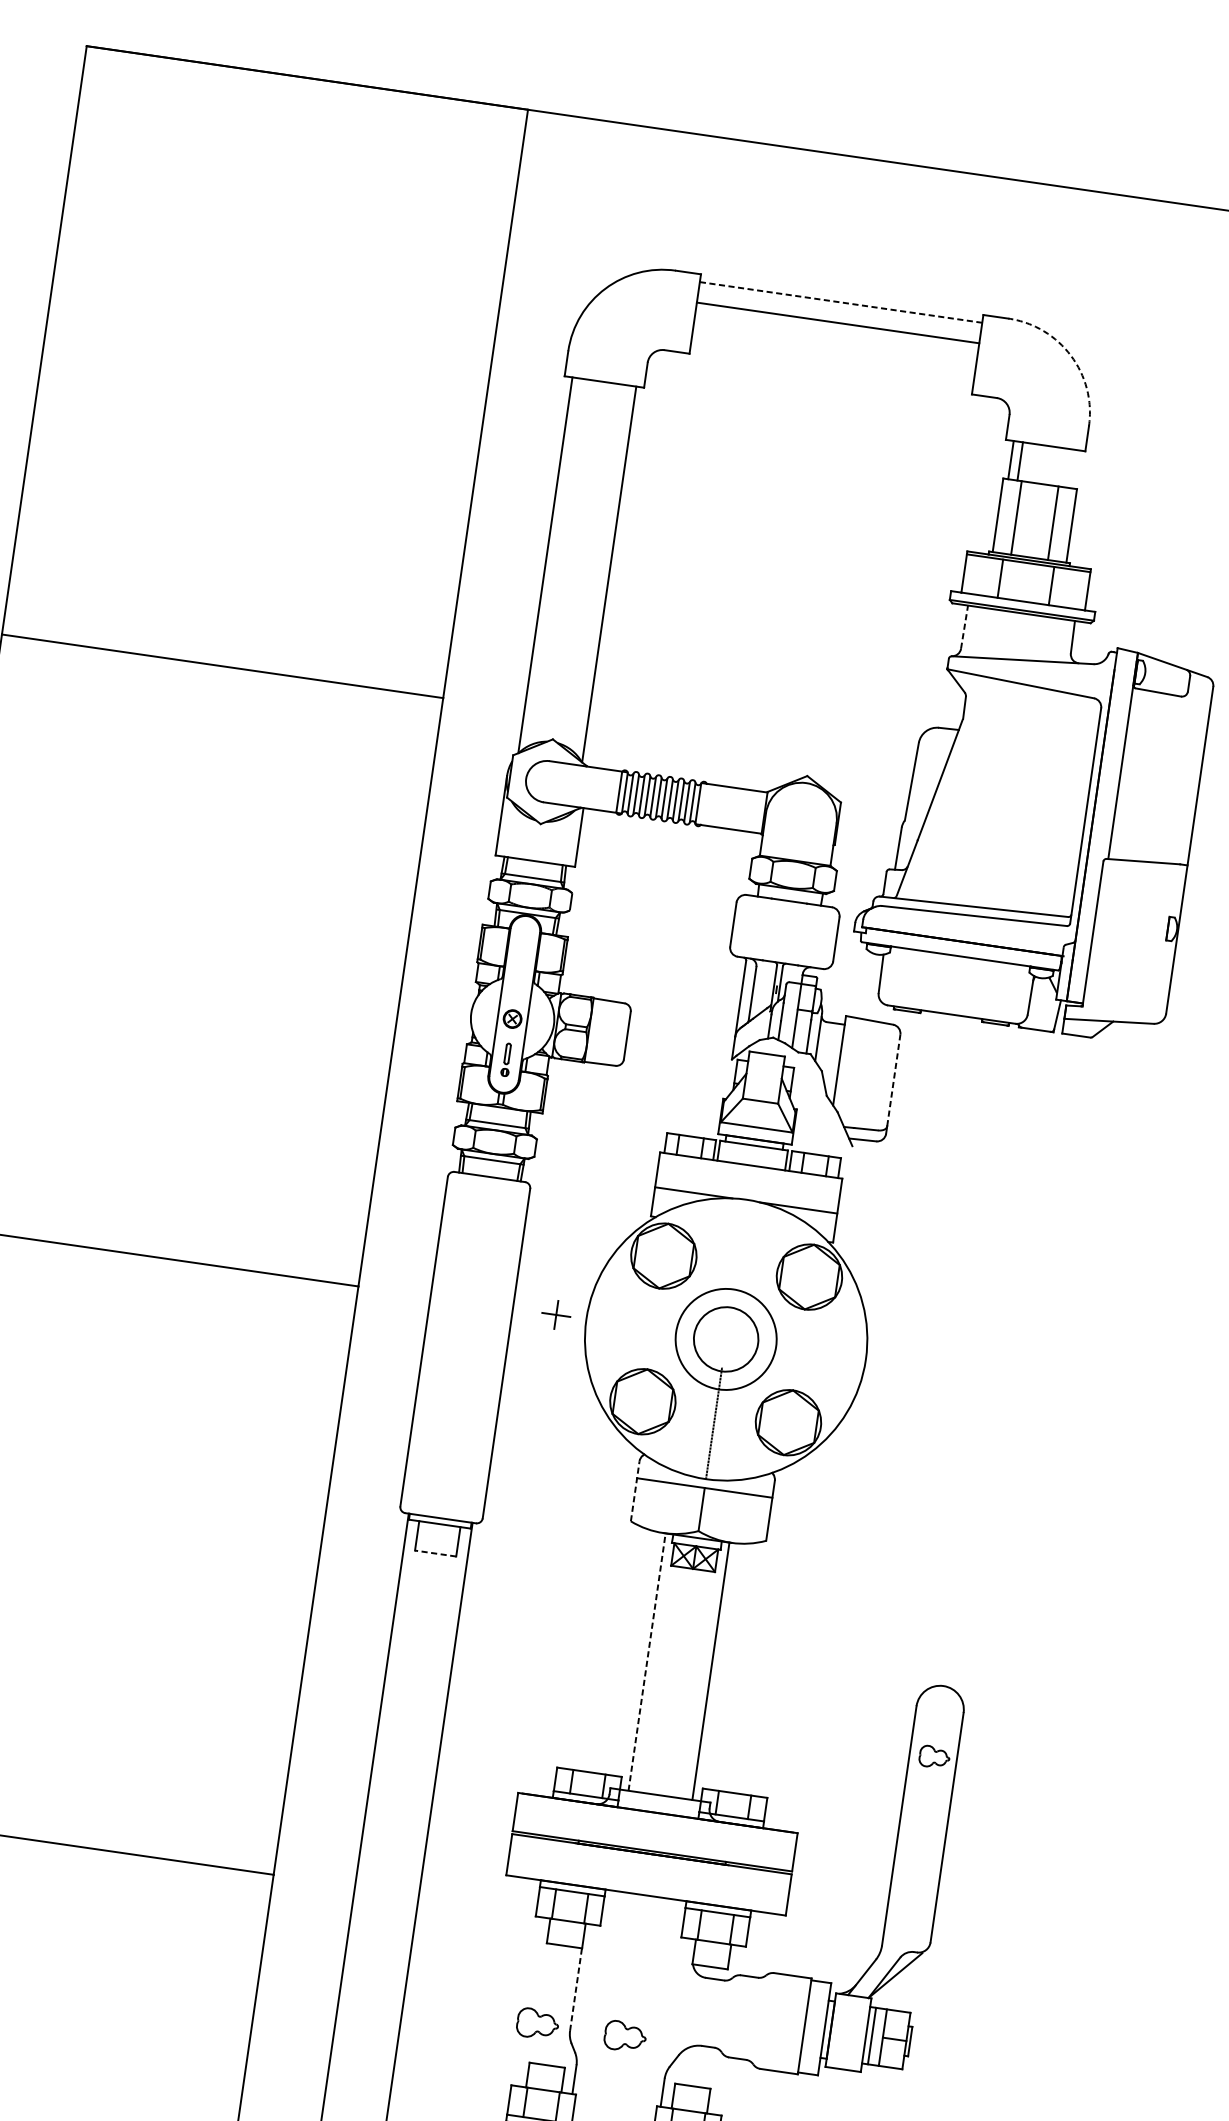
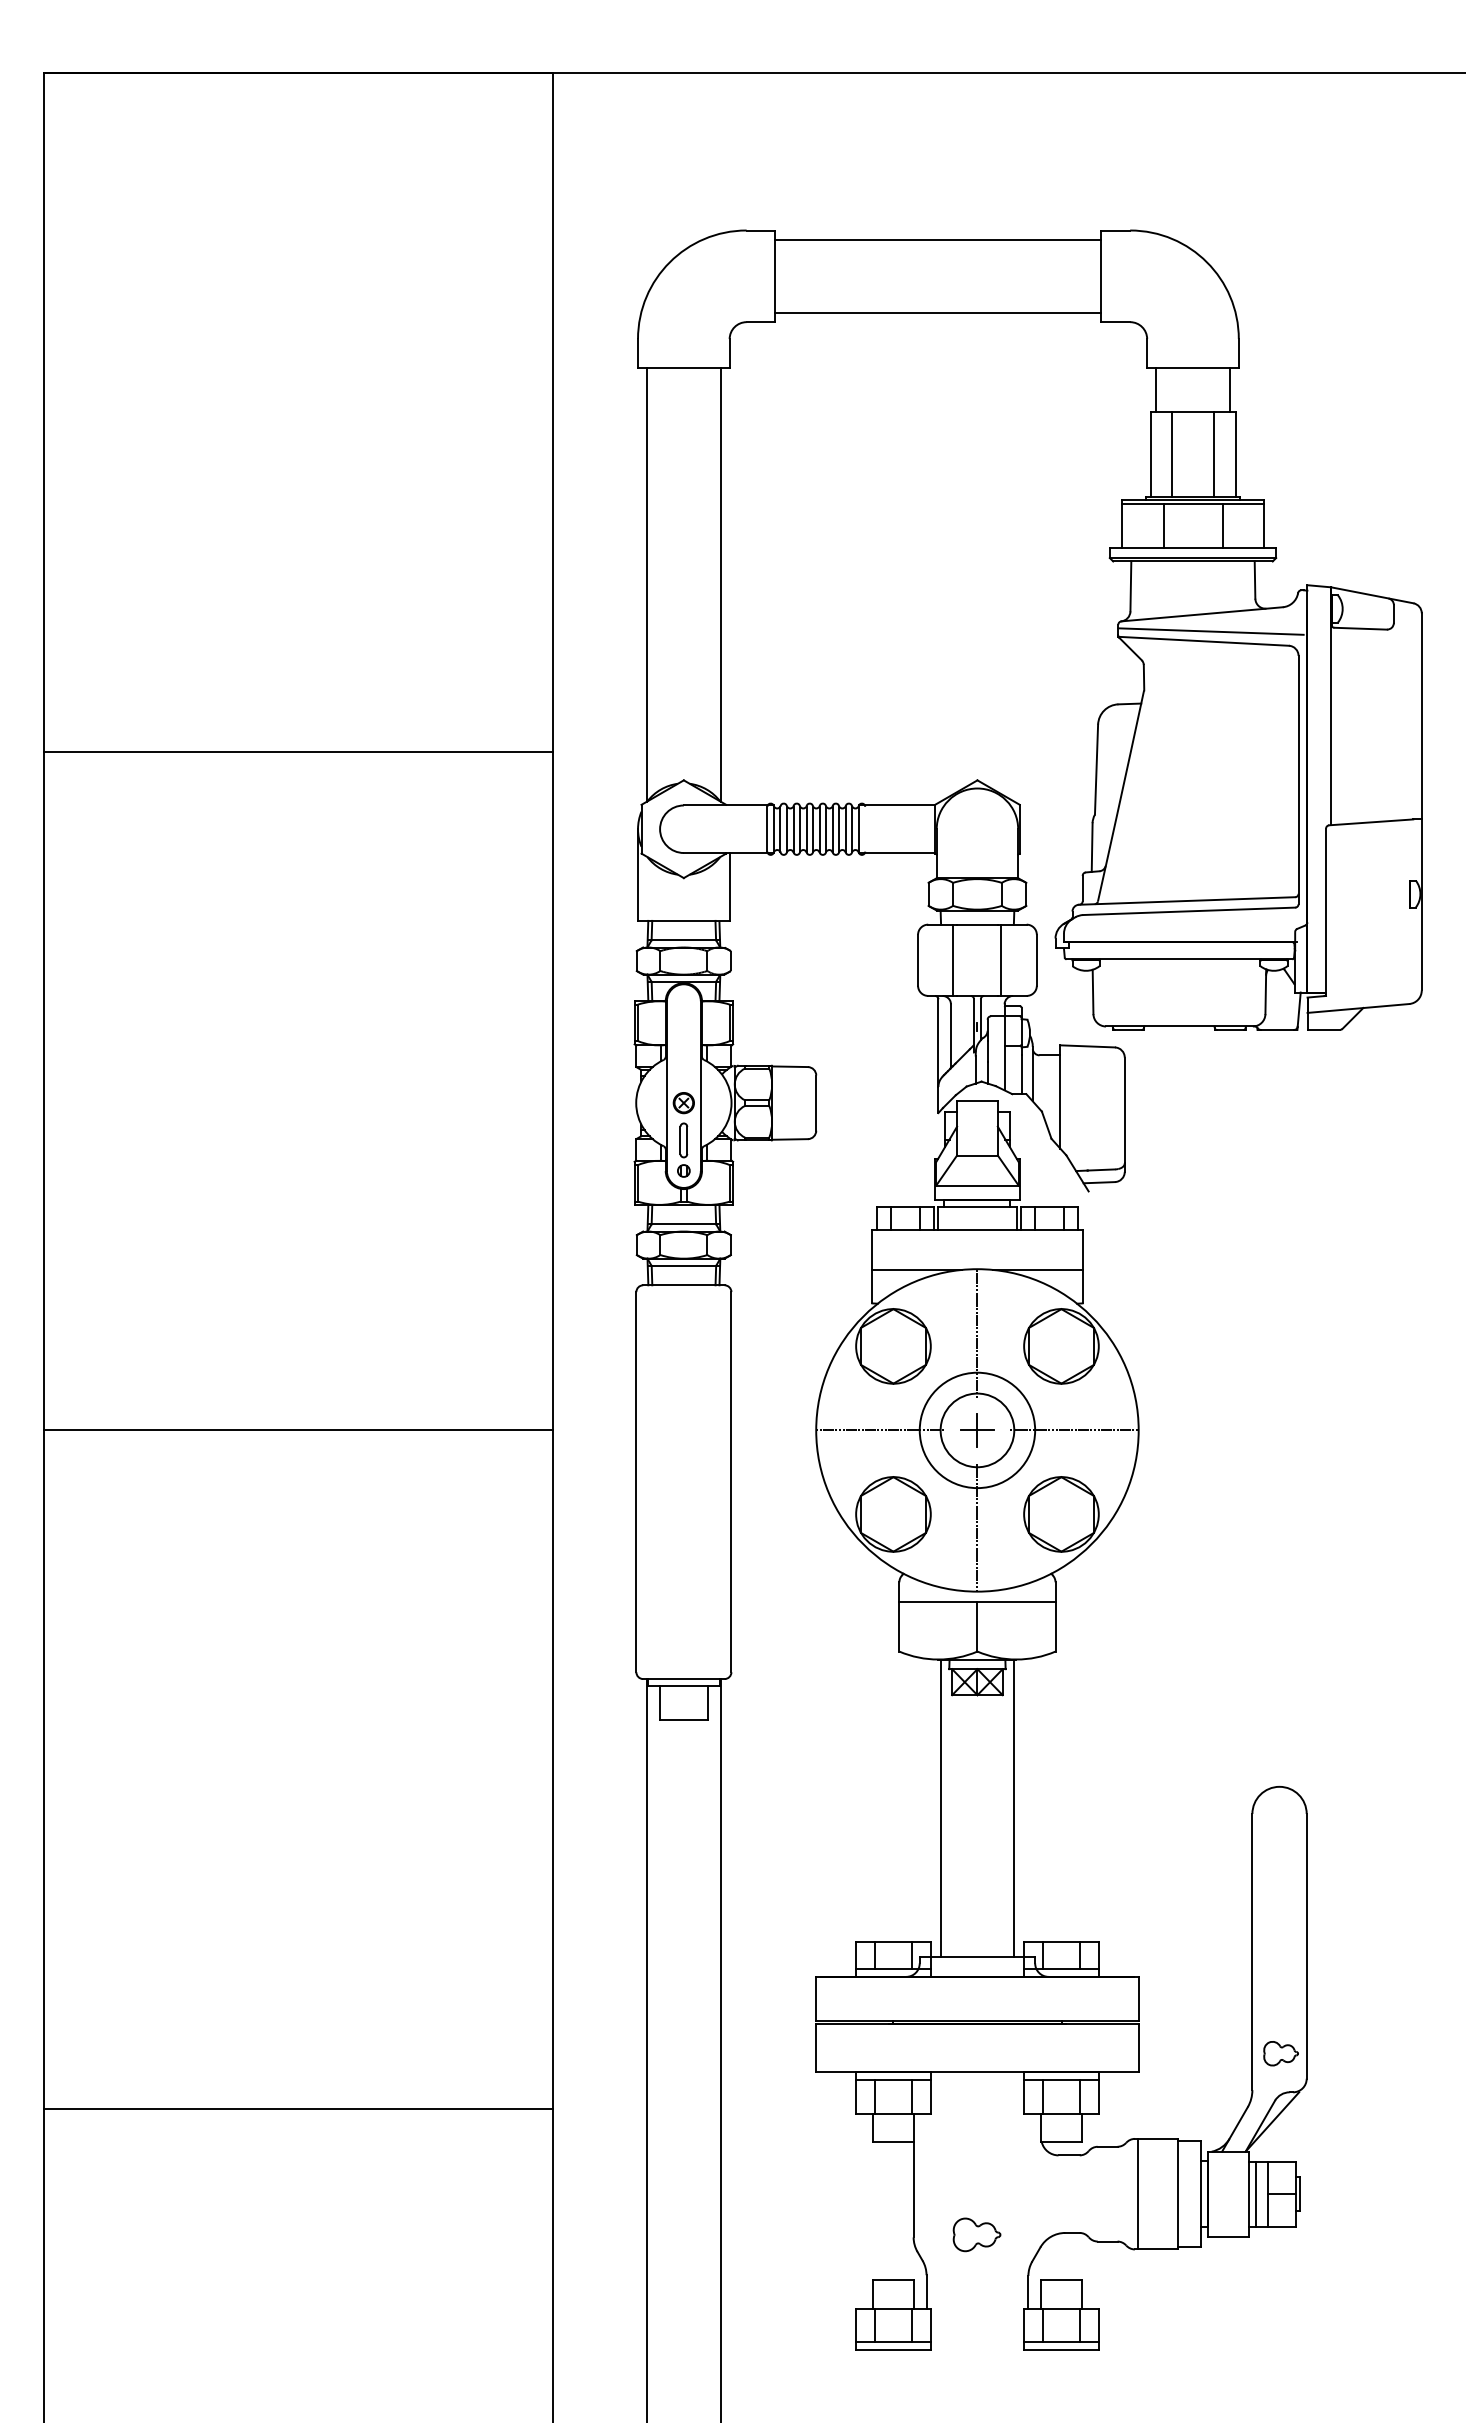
line: (841, 302) -> (938, 239), dashed -> solid
line: (838, 323) -> (938, 313), moved
arc: (1071, 355) -> (1207, 262), dashed -> solid
line: (1020, 460) -> (1229, 389), moved
line: (964, 627) -> (1130, 586), dashed -> solid
line: (1027, 676) -> (1210, 631), added
line: (764, 928) -> (953, 959), added
line: (805, 934) -> (1001, 959), added
part: (506, 1059) -> (683, 1149), size x1.43
line: (893, 1080) -> (1124, 1110), dashed -> solid
line: (738, 1255) -> (977, 1333), added
part: (556, 1315) -> (977, 1430), moved
line: (642, 1327) -> (880, 1430), added
line: (810, 1351) -> (1074, 1430), added
line: (635, 1490) -> (899, 1616), dashed -> solid
line: (435, 1553) -> (683, 1719), dashed -> solid
line: (646, 1662) -> (940, 1808), dashed -> solid
part: (934, 1756) -> (1280, 2053), moved
line: (575, 1989) -> (913, 2189), dashed -> solid
line: (769, 2020) -> (1137, 2193), added
part: (537, 2023) -> (875, 2234), removed

